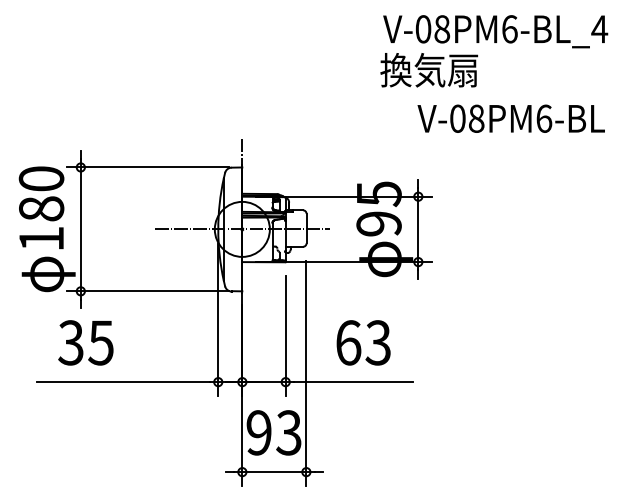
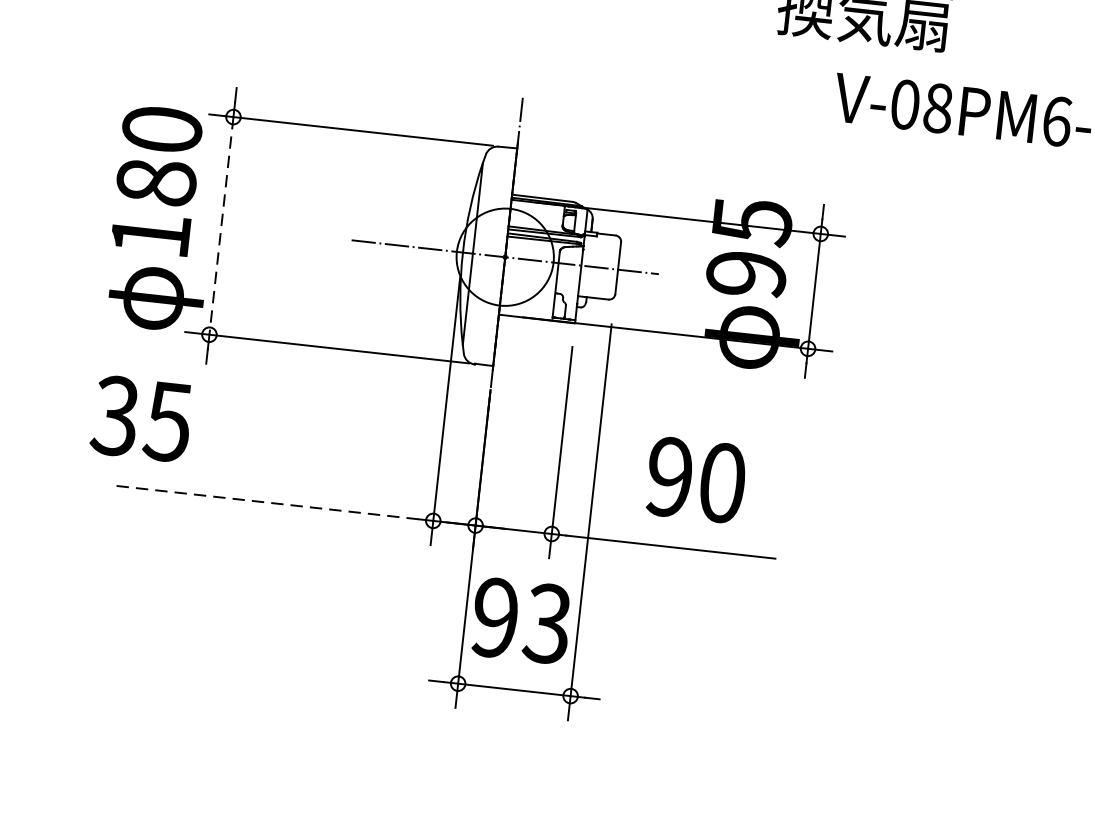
line: (80, 229) -> (220, 226), solid -> dashed
text: (85, 342) -> (140, 418), moved
text: (363, 342) -> (696, 479), 63 -> 90
line: (123, 382) -> (266, 503), solid -> dashed

